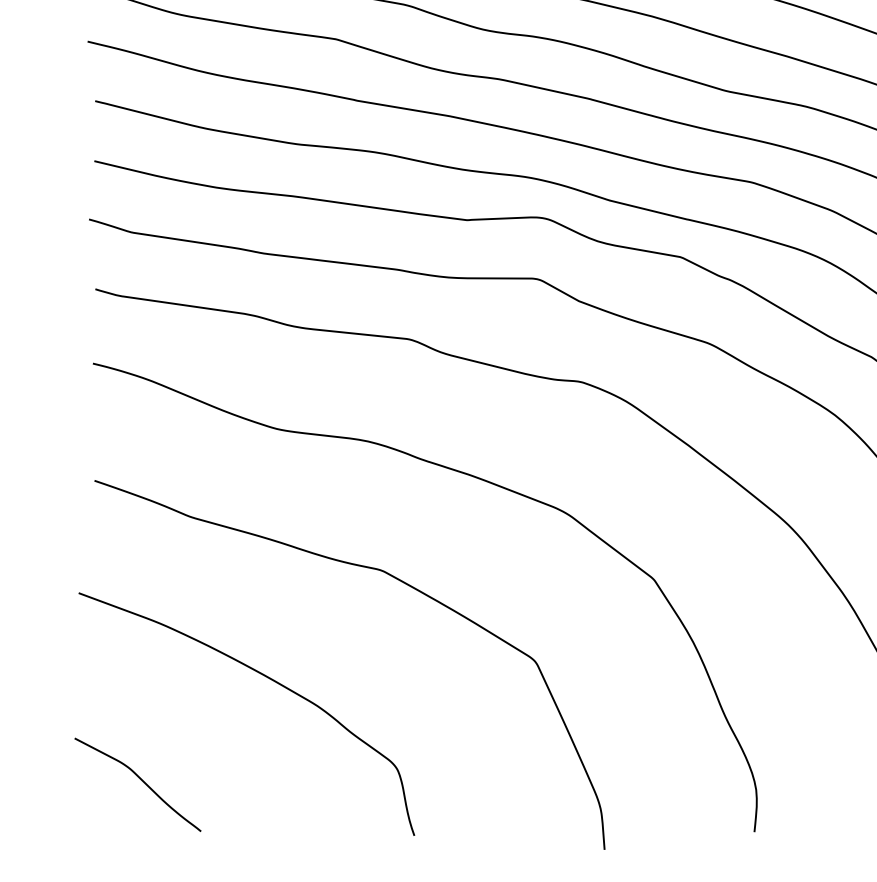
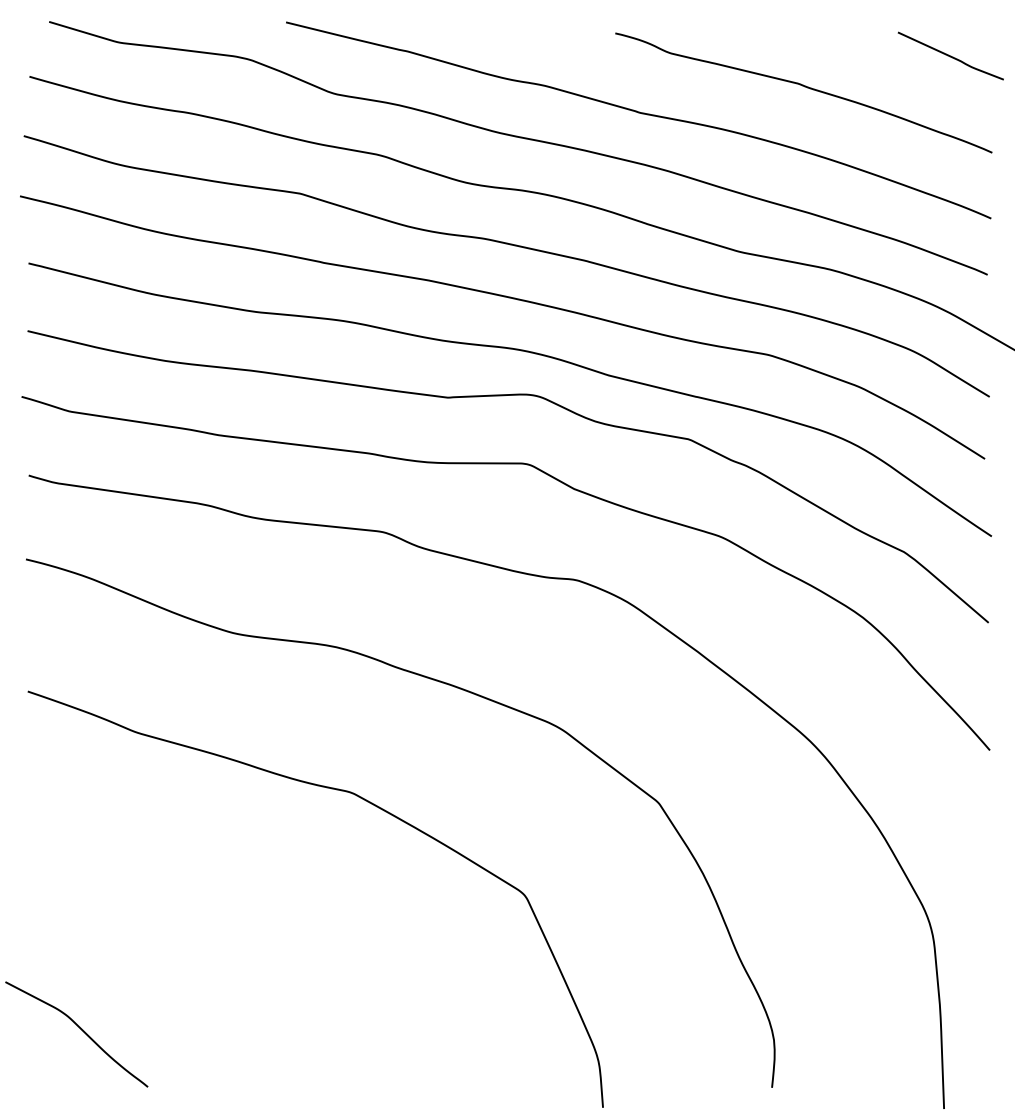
curve: (264, 676) -> (219, 912), removed

